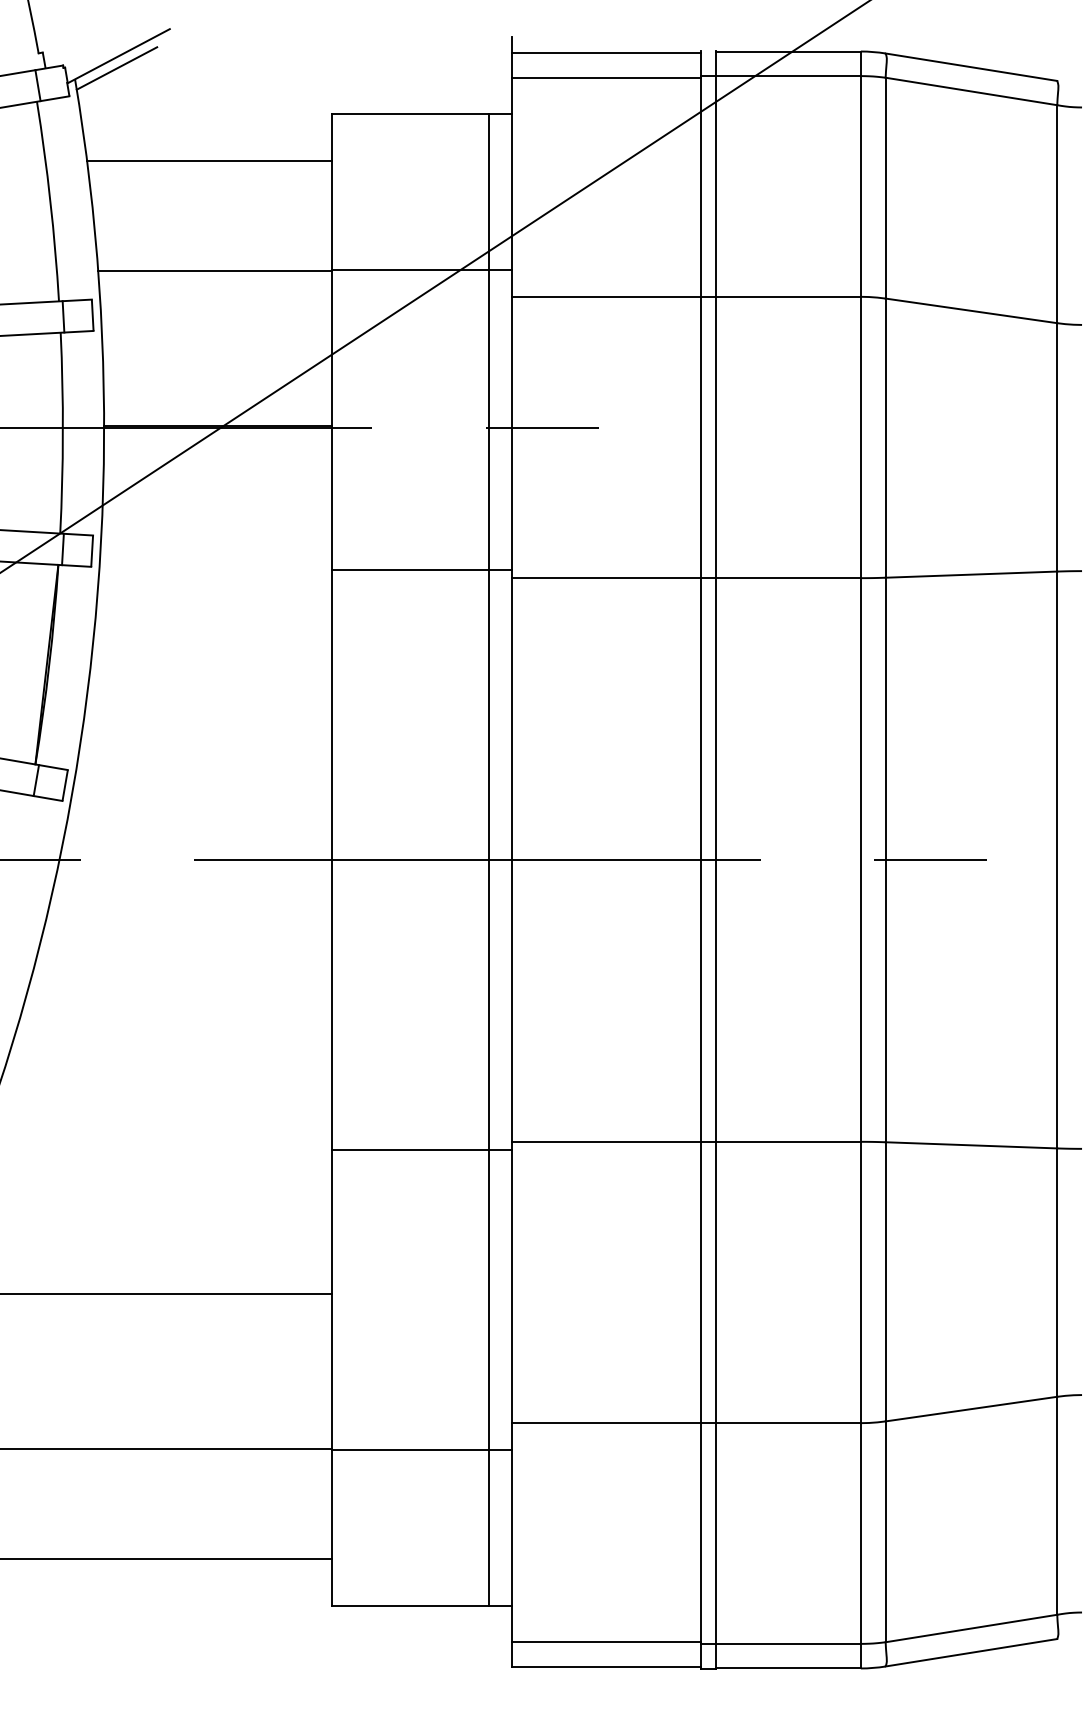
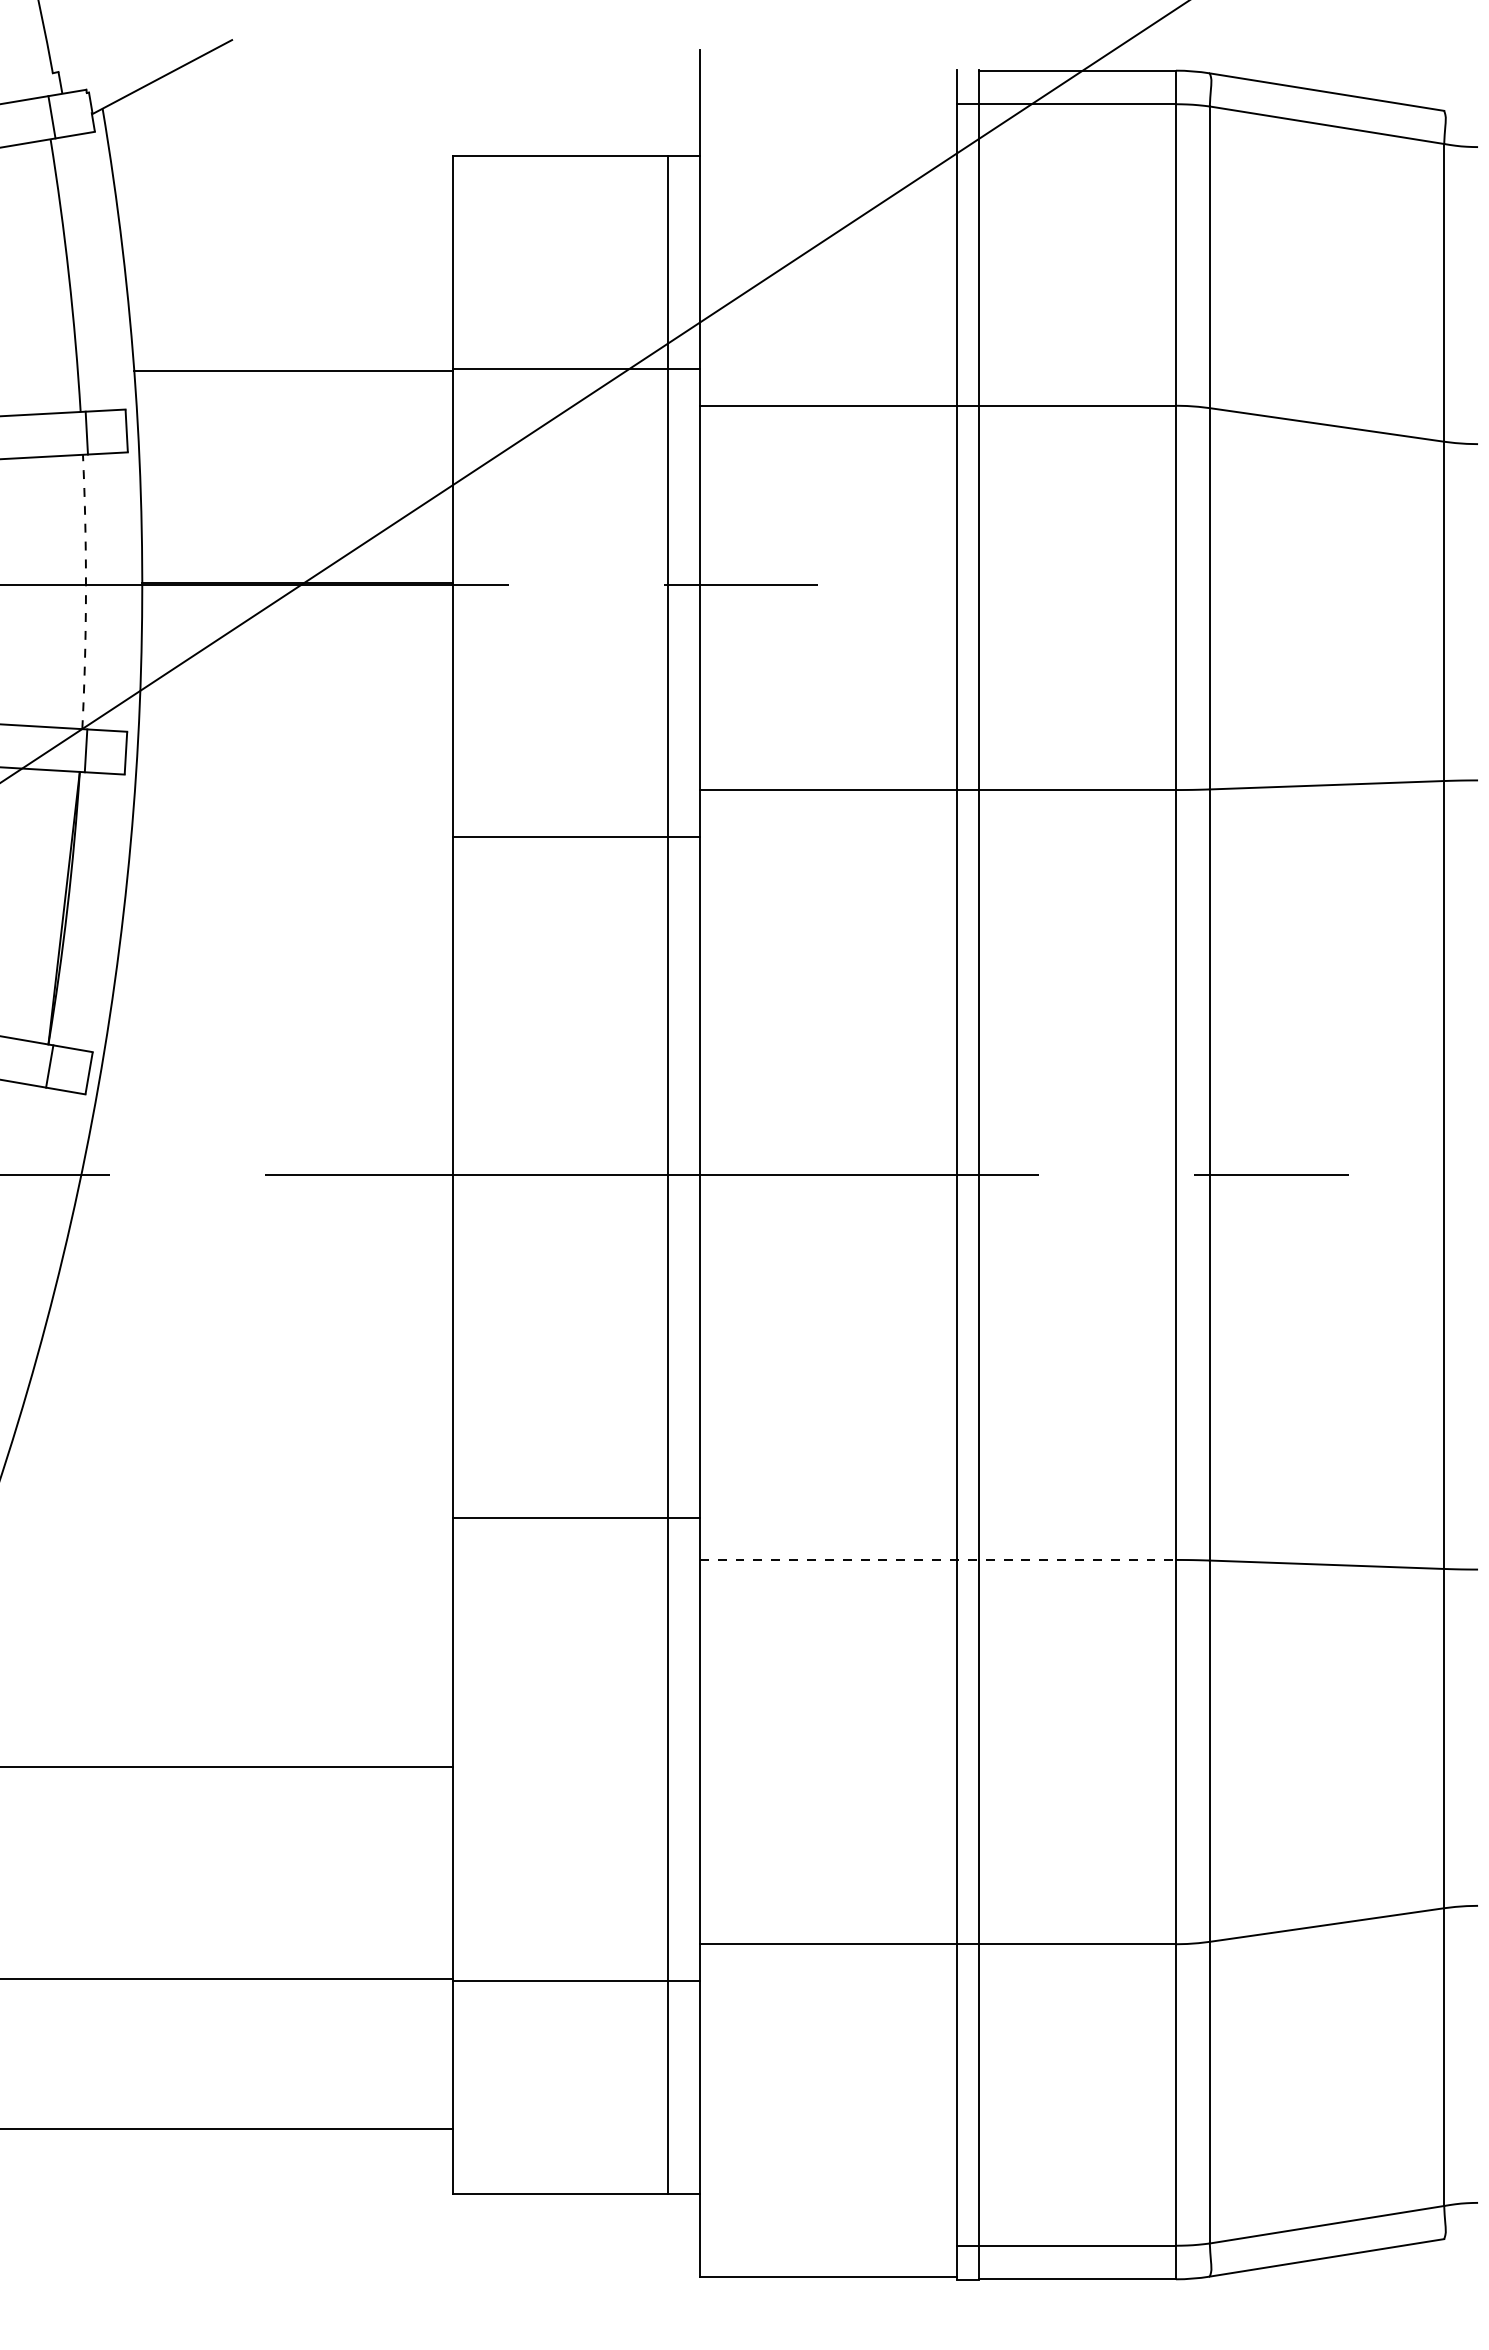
line: (606, 53) -> (828, 73), removed
line: (116, 68) -> (159, 93), removed
line: (606, 77) -> (828, 106), removed
line: (209, 161) -> (286, 220), removed
arc: (62, 432) -> (85, 591), solid -> dashed
line: (422, 569) -> (576, 836), moved
line: (687, 1141) -> (938, 1559), solid -> dashed
line: (422, 1150) -> (576, 1518), moved
line: (606, 1642) -> (828, 2243), removed

